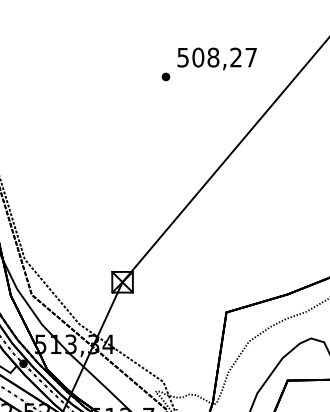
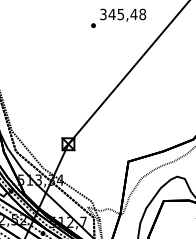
text: (217, 57) -> (123, 14), 508,27 -> 345,48

